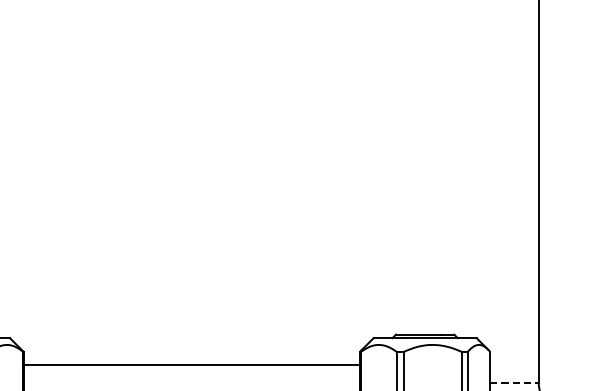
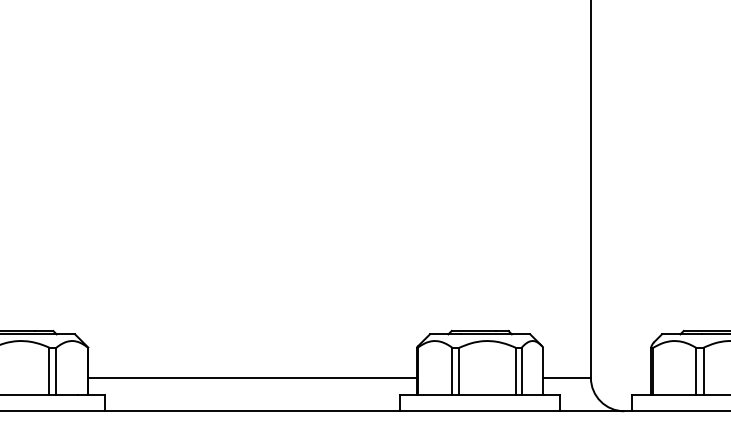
line: (191, 364) -> (252, 377), moved
line: (514, 382) -> (567, 377), dashed -> solid

